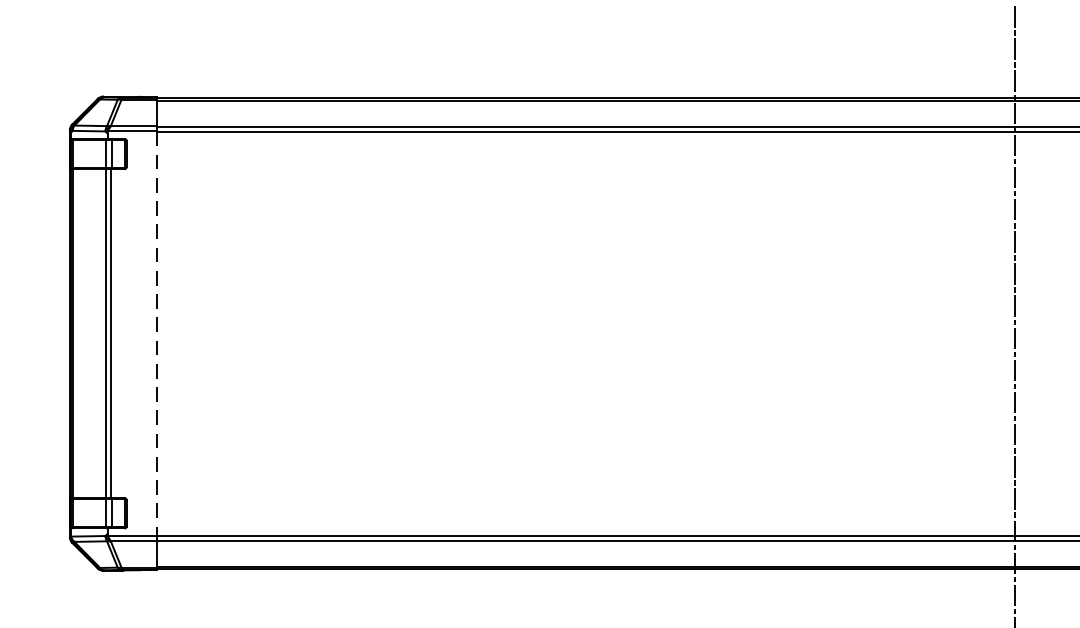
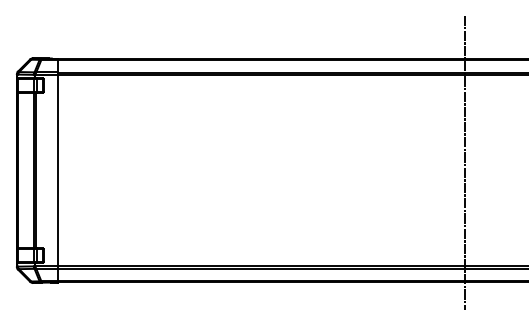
line: (157, 333) -> (58, 170), dashed -> solid

